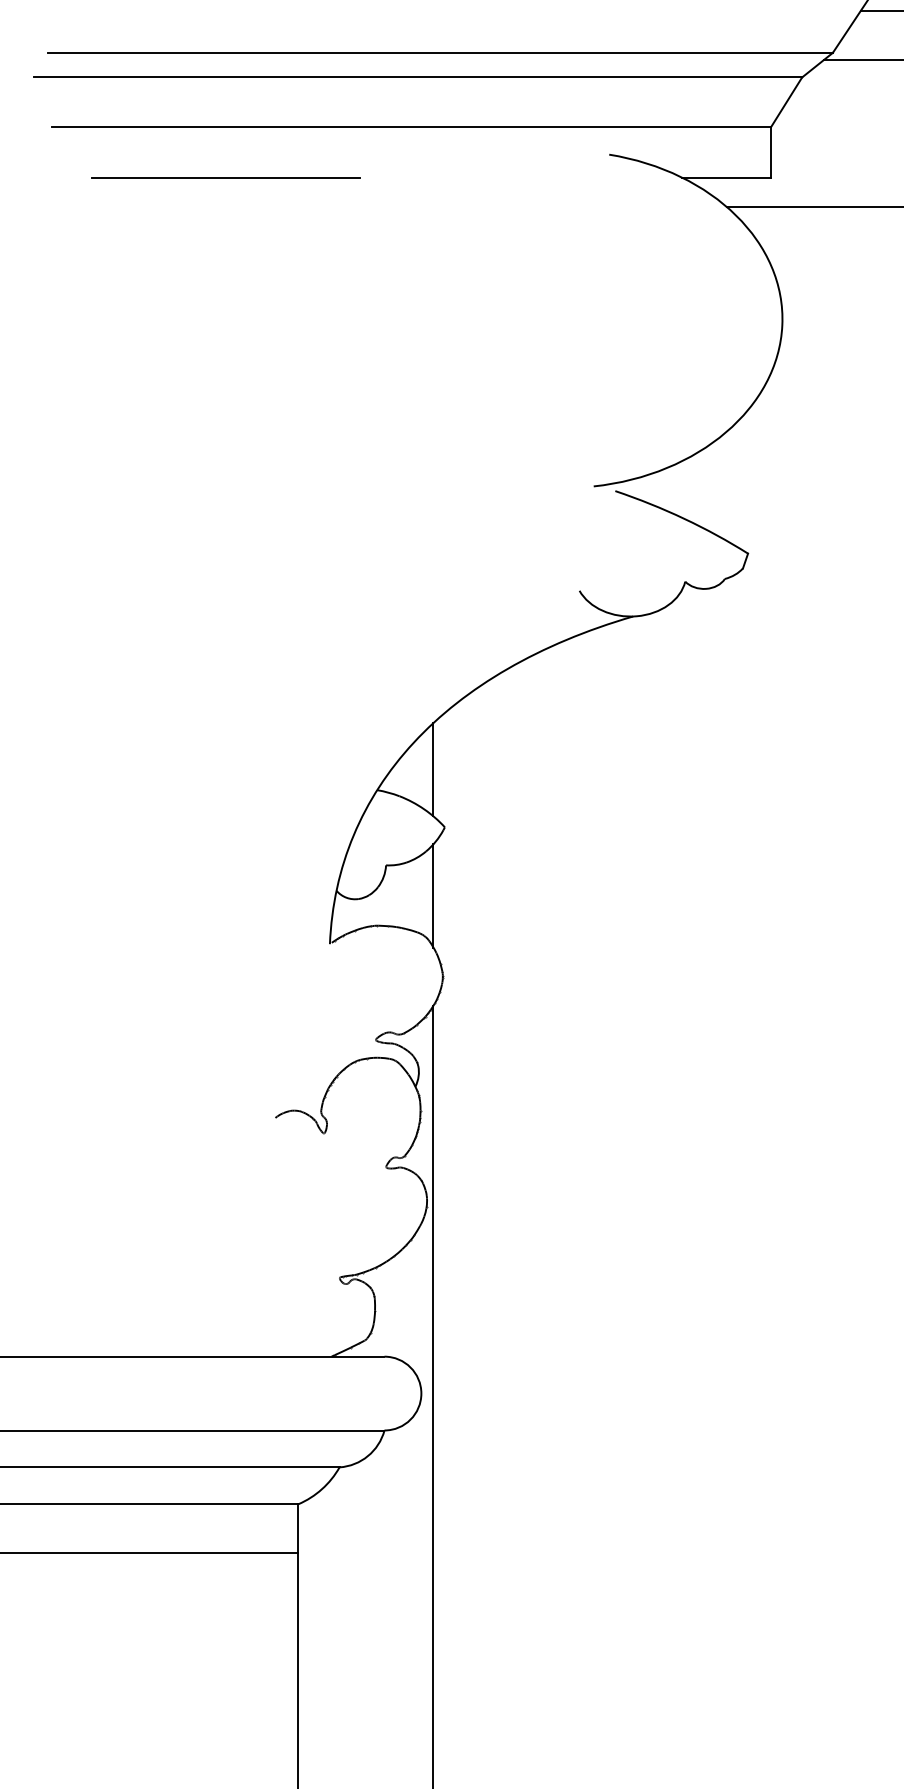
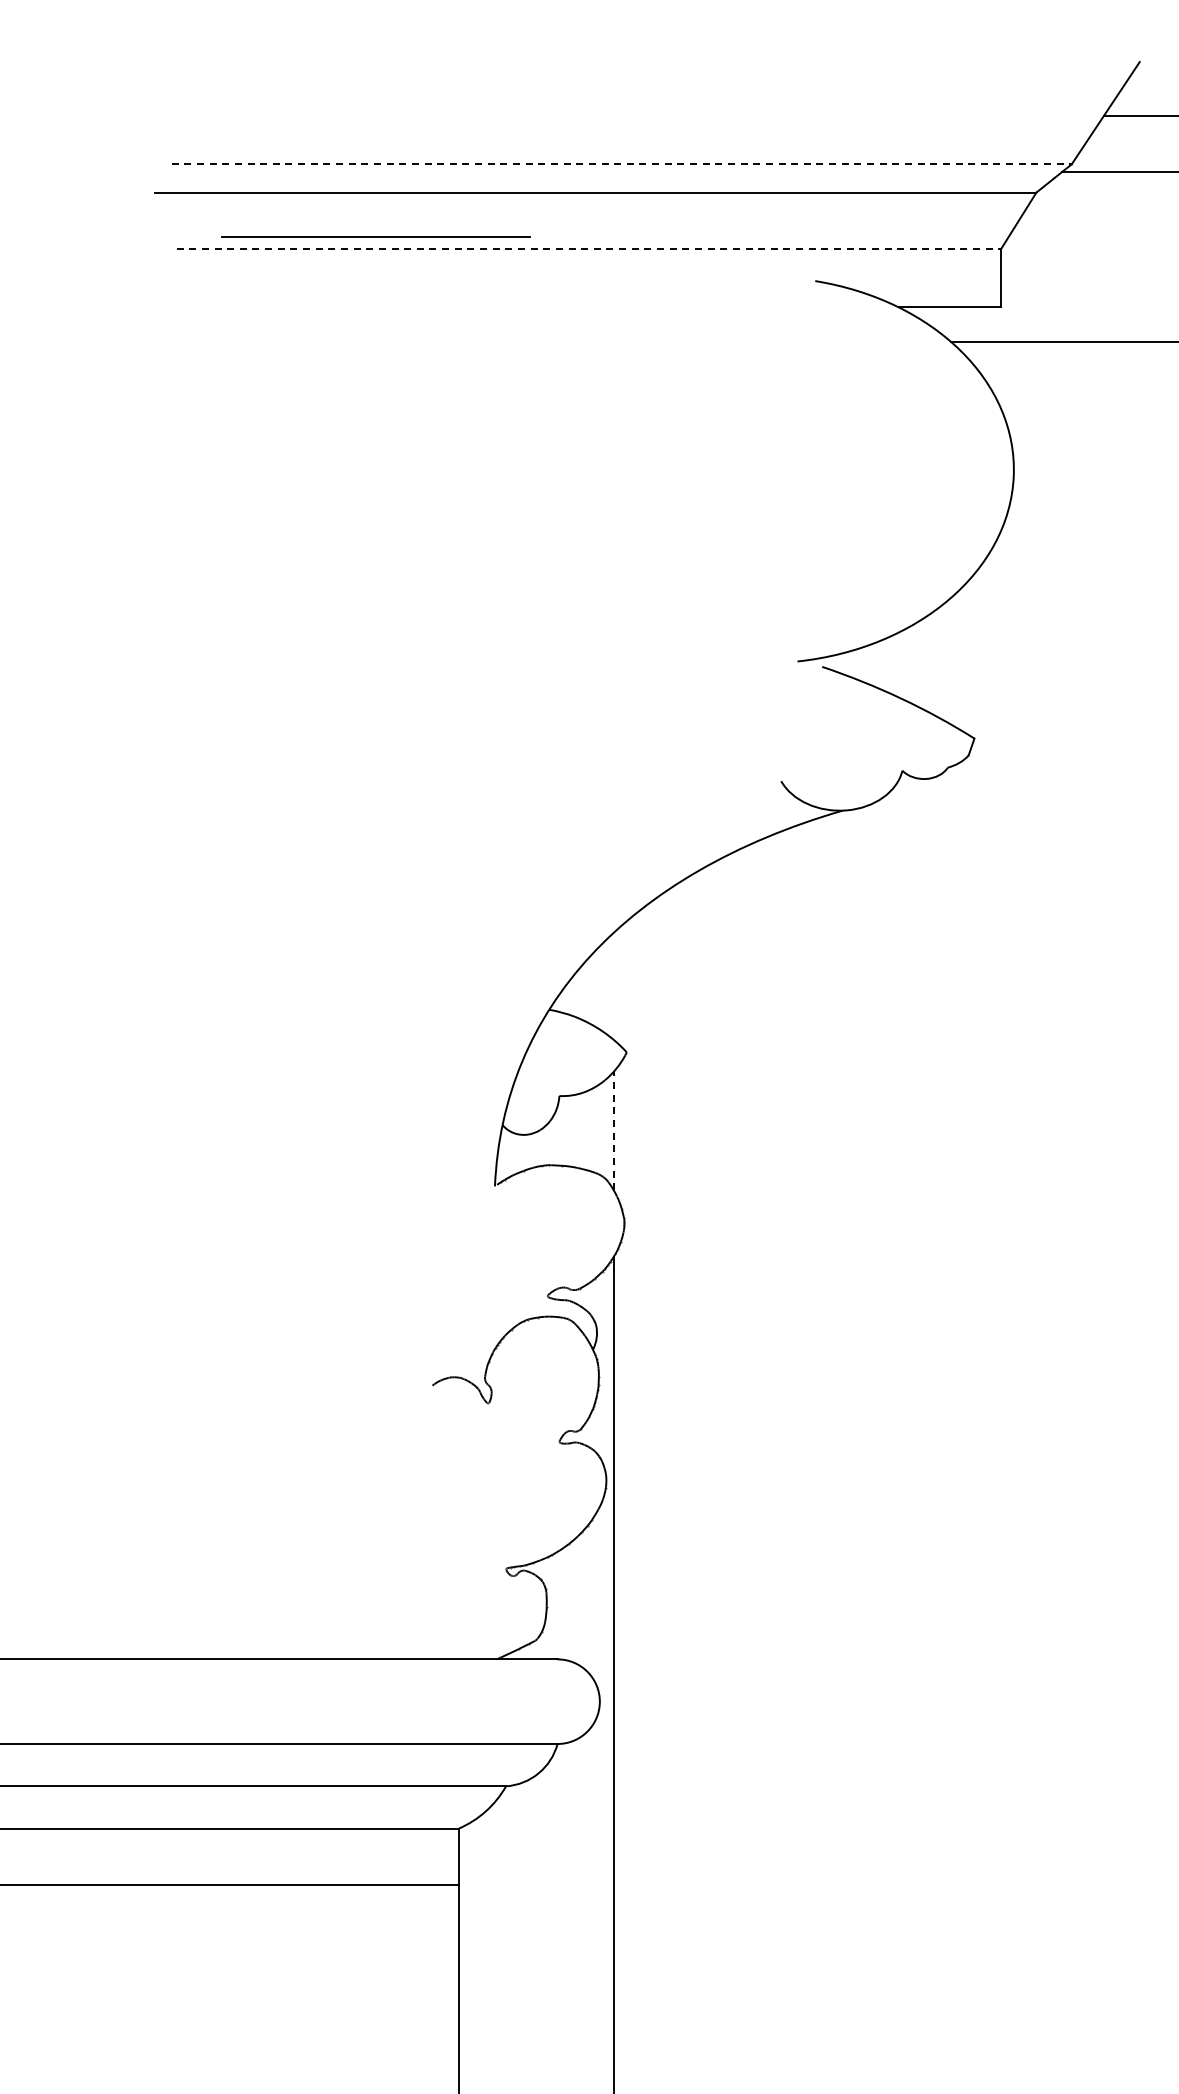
line: (441, 52) -> (622, 164), solid -> dashed
line: (412, 126) -> (589, 248), solid -> dashed
line: (225, 176) -> (375, 236), moved
line: (433, 768) -> (613, 985), removed
line: (433, 895) -> (613, 1130), solid -> dashed

